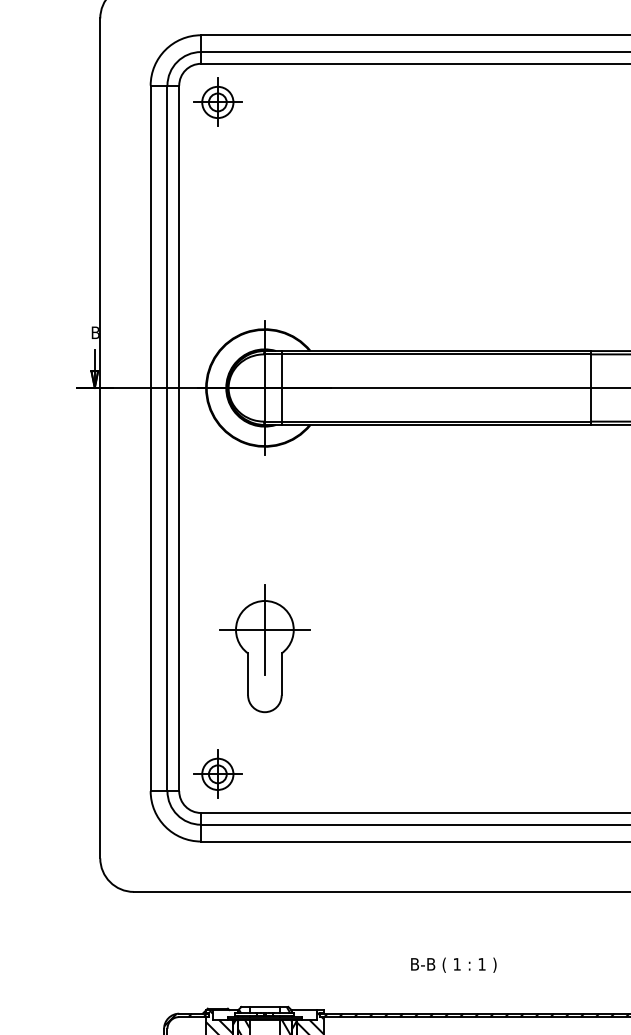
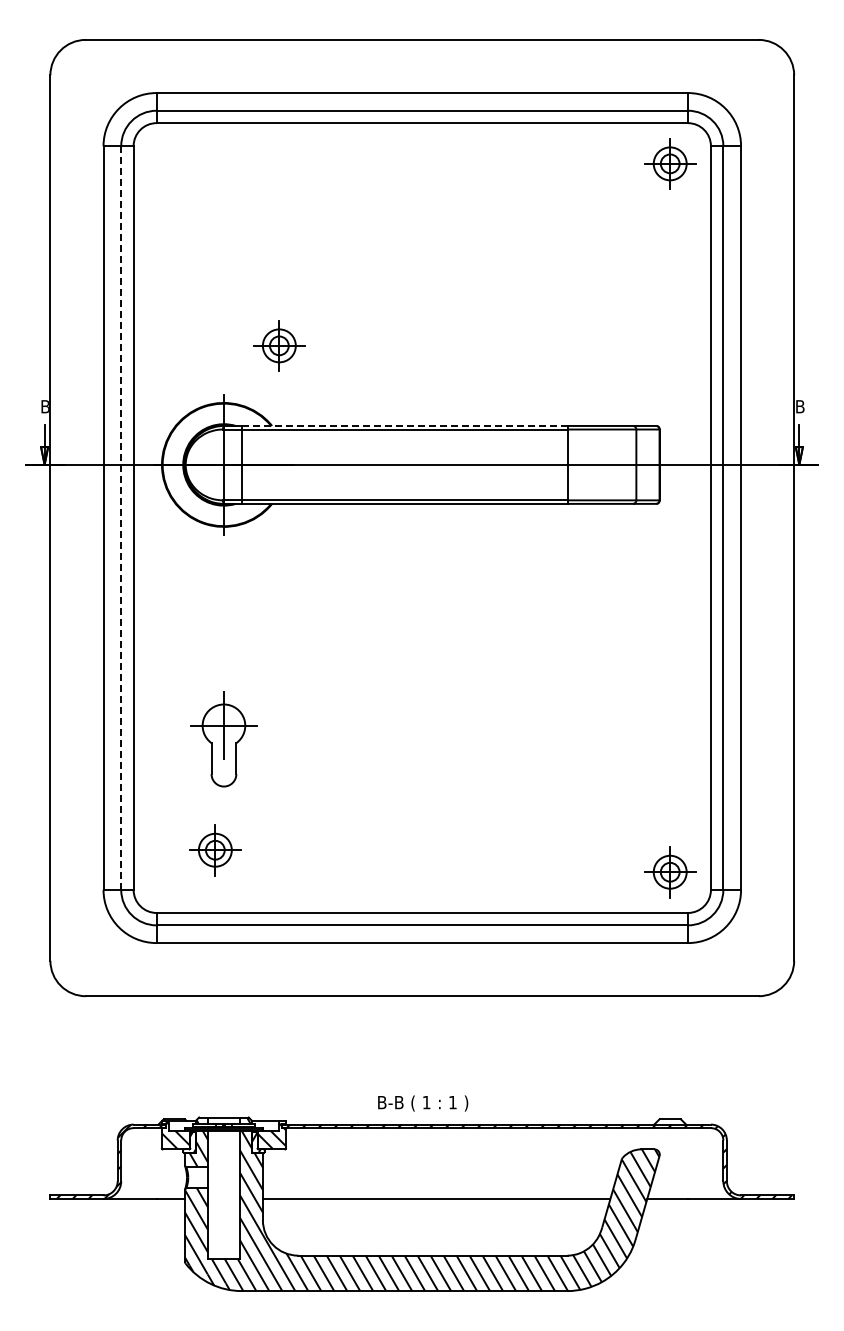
part: (217, 102) -> (279, 345), moved
line: (436, 350) -> (404, 425), solid -> dashed
line: (167, 438) -> (121, 518), solid -> dashed
part: (264, 648) -> (223, 739), size x0.7
part: (217, 774) -> (215, 850), moved
text: (454, 965) -> (423, 1103), moved

